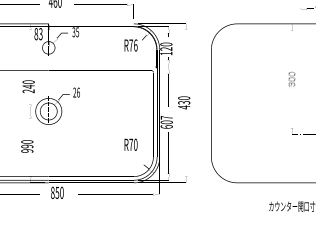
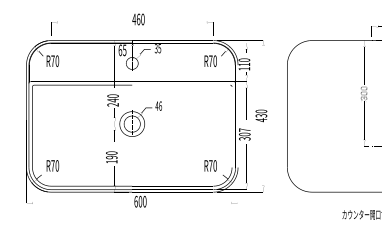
text: (38, 33) -> (122, 49), 83 -> 65
text: (135, 44) -> (214, 60), R76 -> R70
text: (165, 48) -> (243, 64), 120 -> 110
text: (74, 91) -> (156, 105), 26 -> 46
text: (166, 126) -> (244, 138), 607 -> 307
text: (130, 144) -> (210, 165), moved
text: (26, 150) -> (111, 161), 990 -> 190
text: (55, 192) -> (138, 201), 850 -> 600

